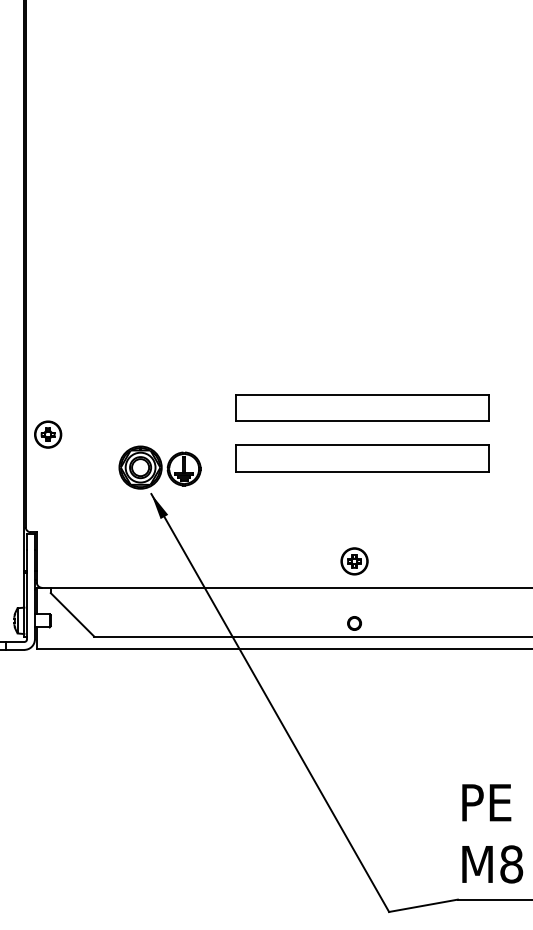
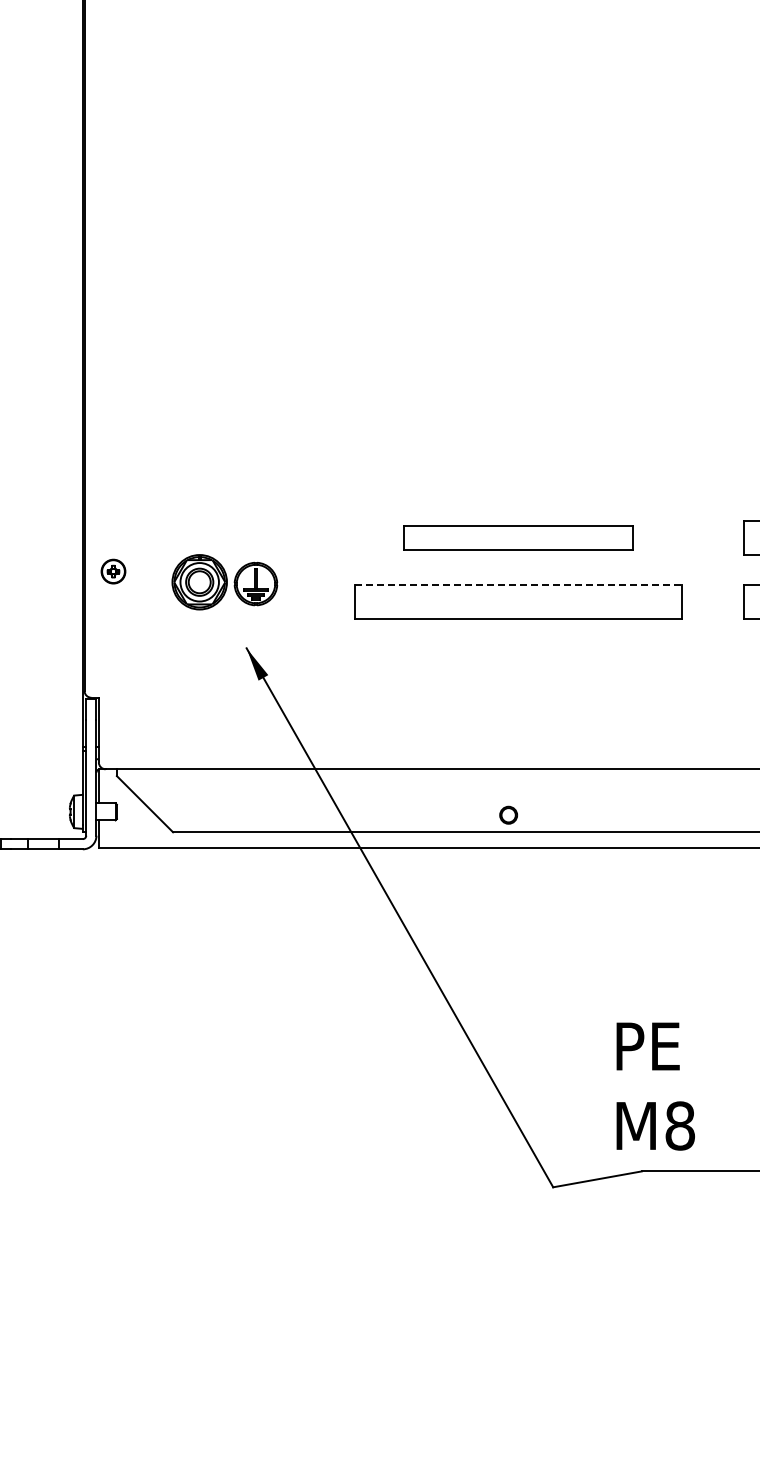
part: (362, 408) -> (518, 537), size x0.7
part: (48, 434) -> (113, 571), size x0.7
line: (362, 445) -> (518, 585), solid -> dashed
part: (159, 467) -> (224, 582), moved
part: (354, 561) -> (508, 735), removed
text: (492, 833) -> (655, 1086), moved

